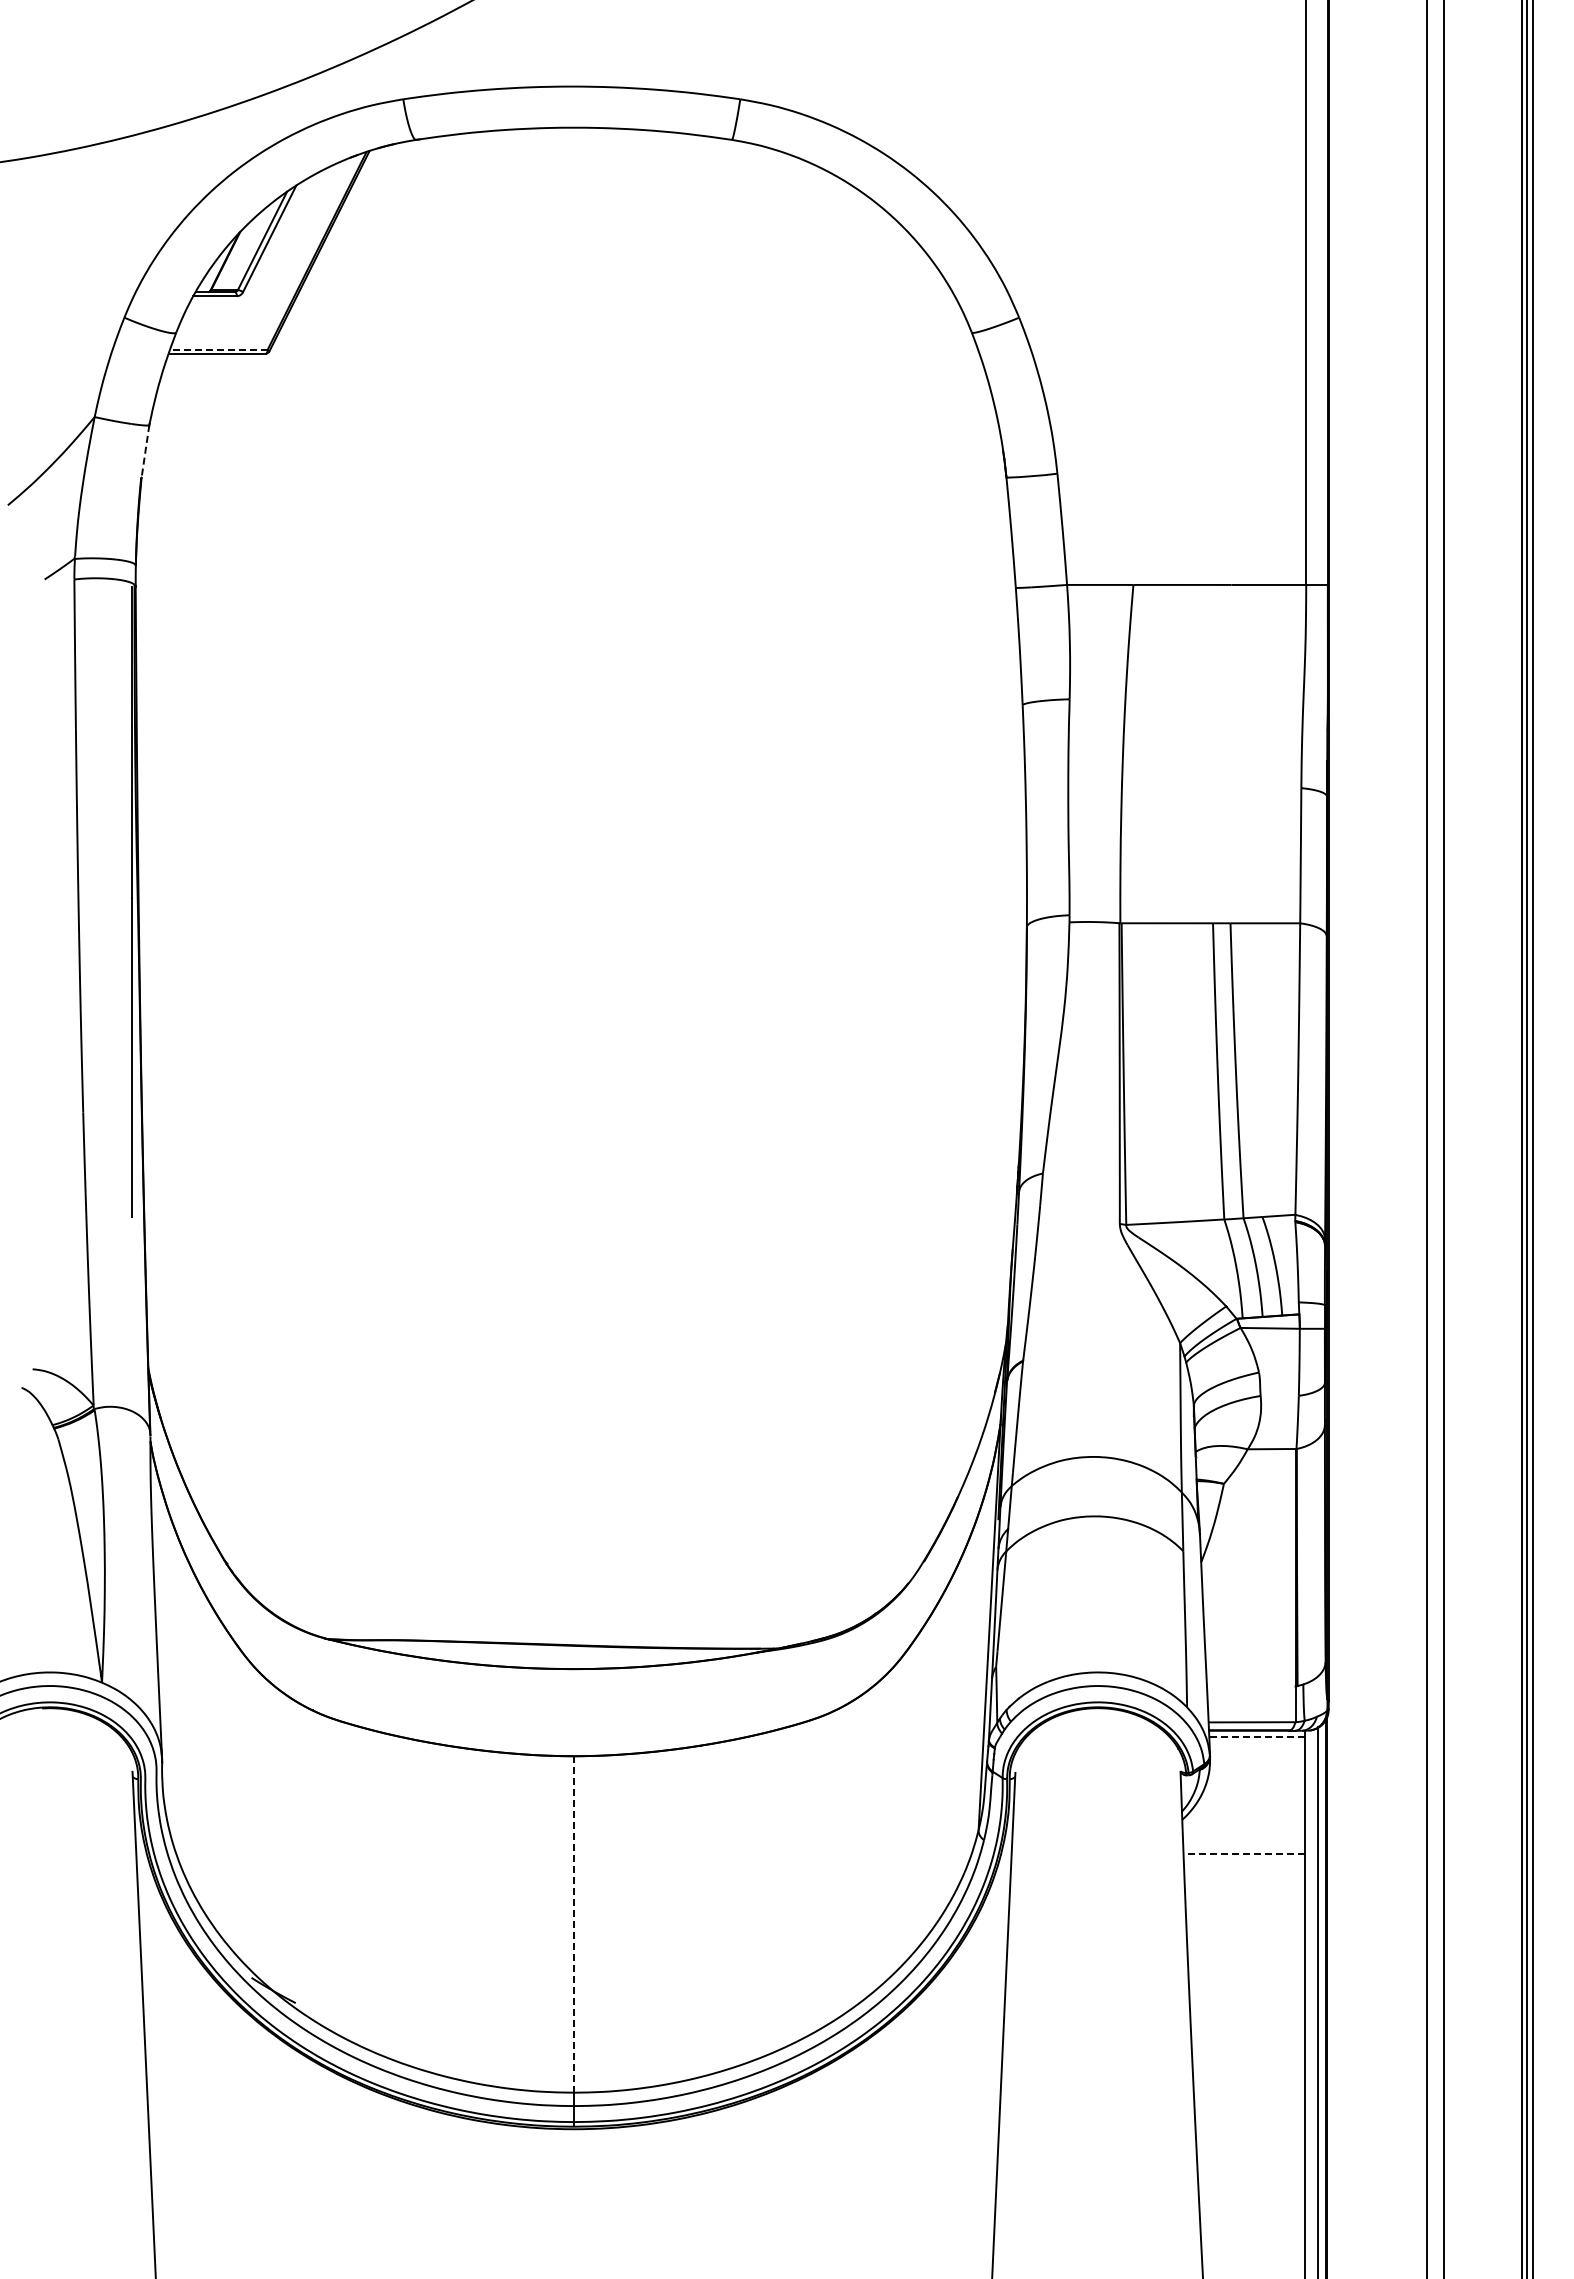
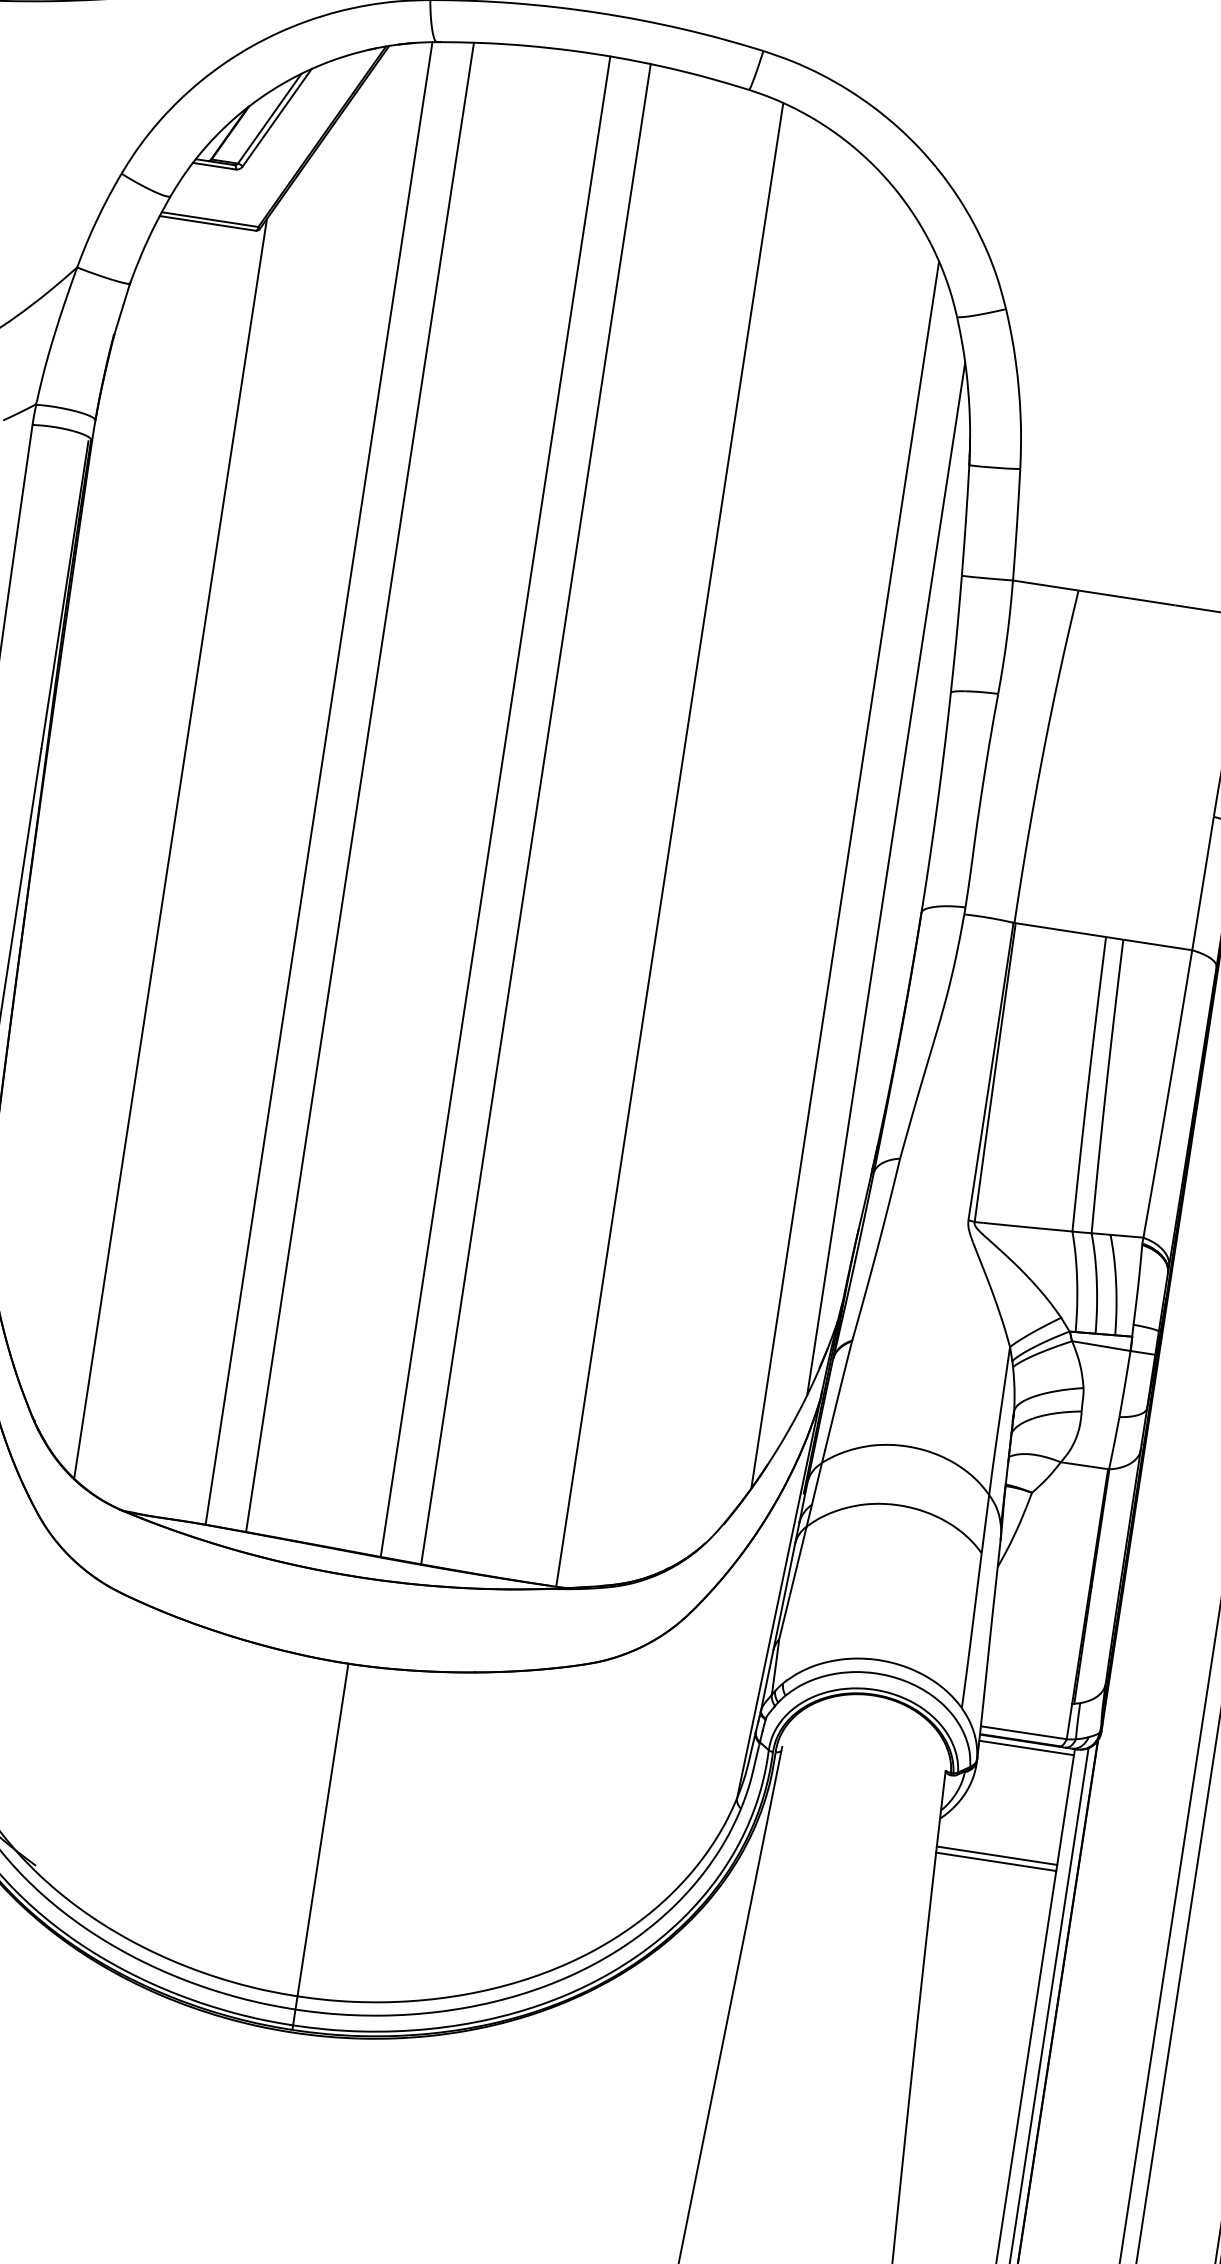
line: (218, 349) -> (209, 219), dashed -> solid
line: (145, 451) -> (122, 309), dashed -> solid
line: (589, 886) -> (495, 806), added
line: (630, 887) -> (535, 813), added
line: (452, 888) -> (359, 787), added
line: (411, 890) -> (318, 783), added
line: (767, 897) -> (669, 844), added
line: (986, 898) -> (885, 878), added
line: (945, 900) -> (845, 874), added
line: (274, 977) -> (170, 848), added
line: (1257, 1736) -> (1027, 1747), dashed -> solid
line: (1244, 1847) -> (997, 1855), added
line: (1244, 1854) -> (996, 1862), dashed -> solid
line: (574, 1923) -> (323, 1829), dashed -> solid

